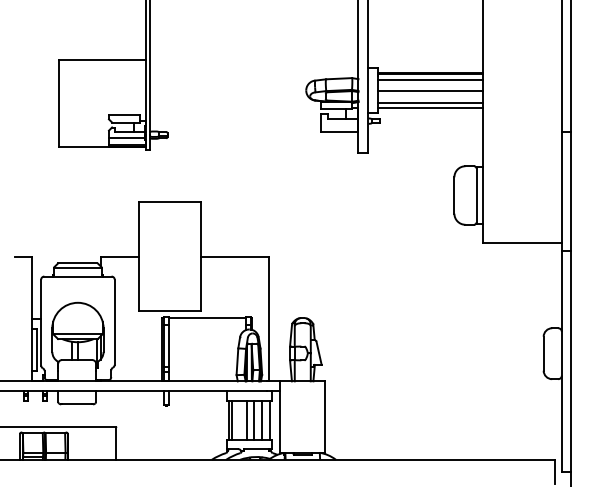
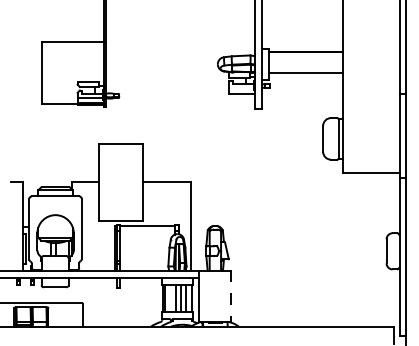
line: (430, 79) -> (306, 56), removed
line: (430, 90) -> (306, 64), removed
line: (430, 108) -> (306, 77), removed
line: (324, 416) -> (230, 295), solid -> dashed

